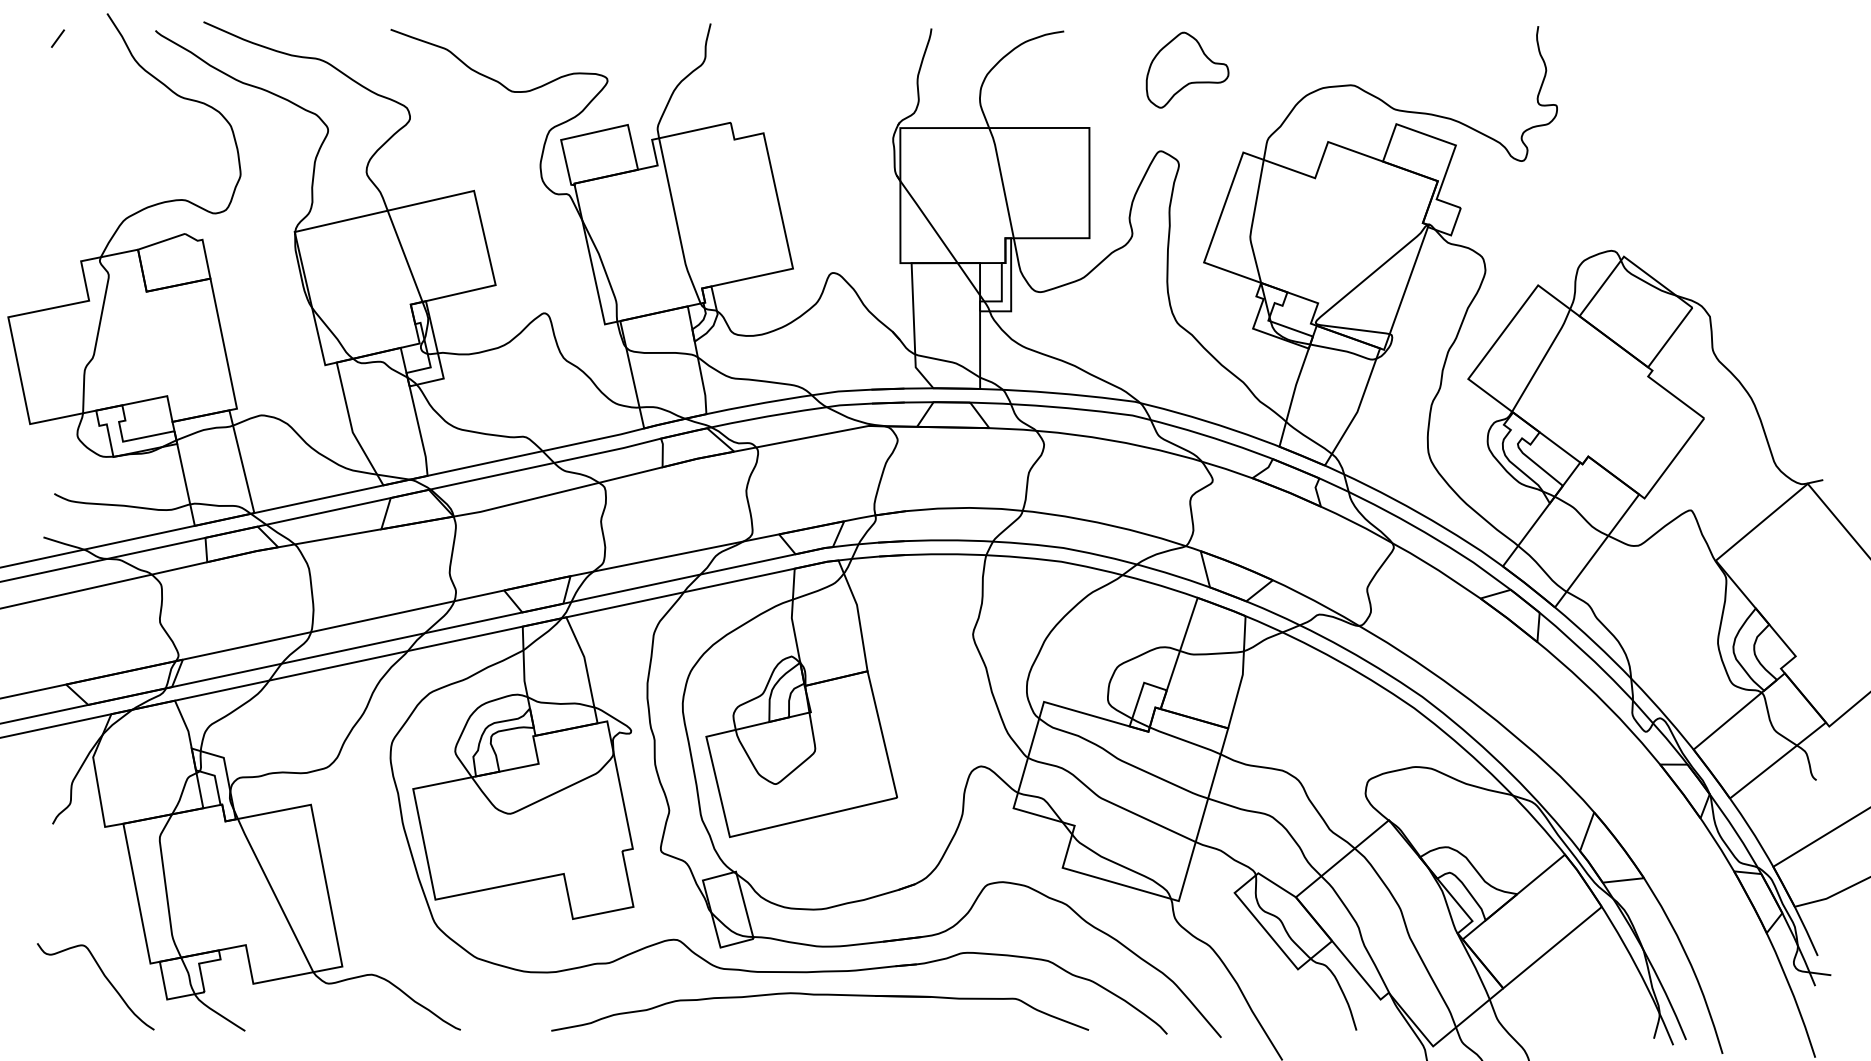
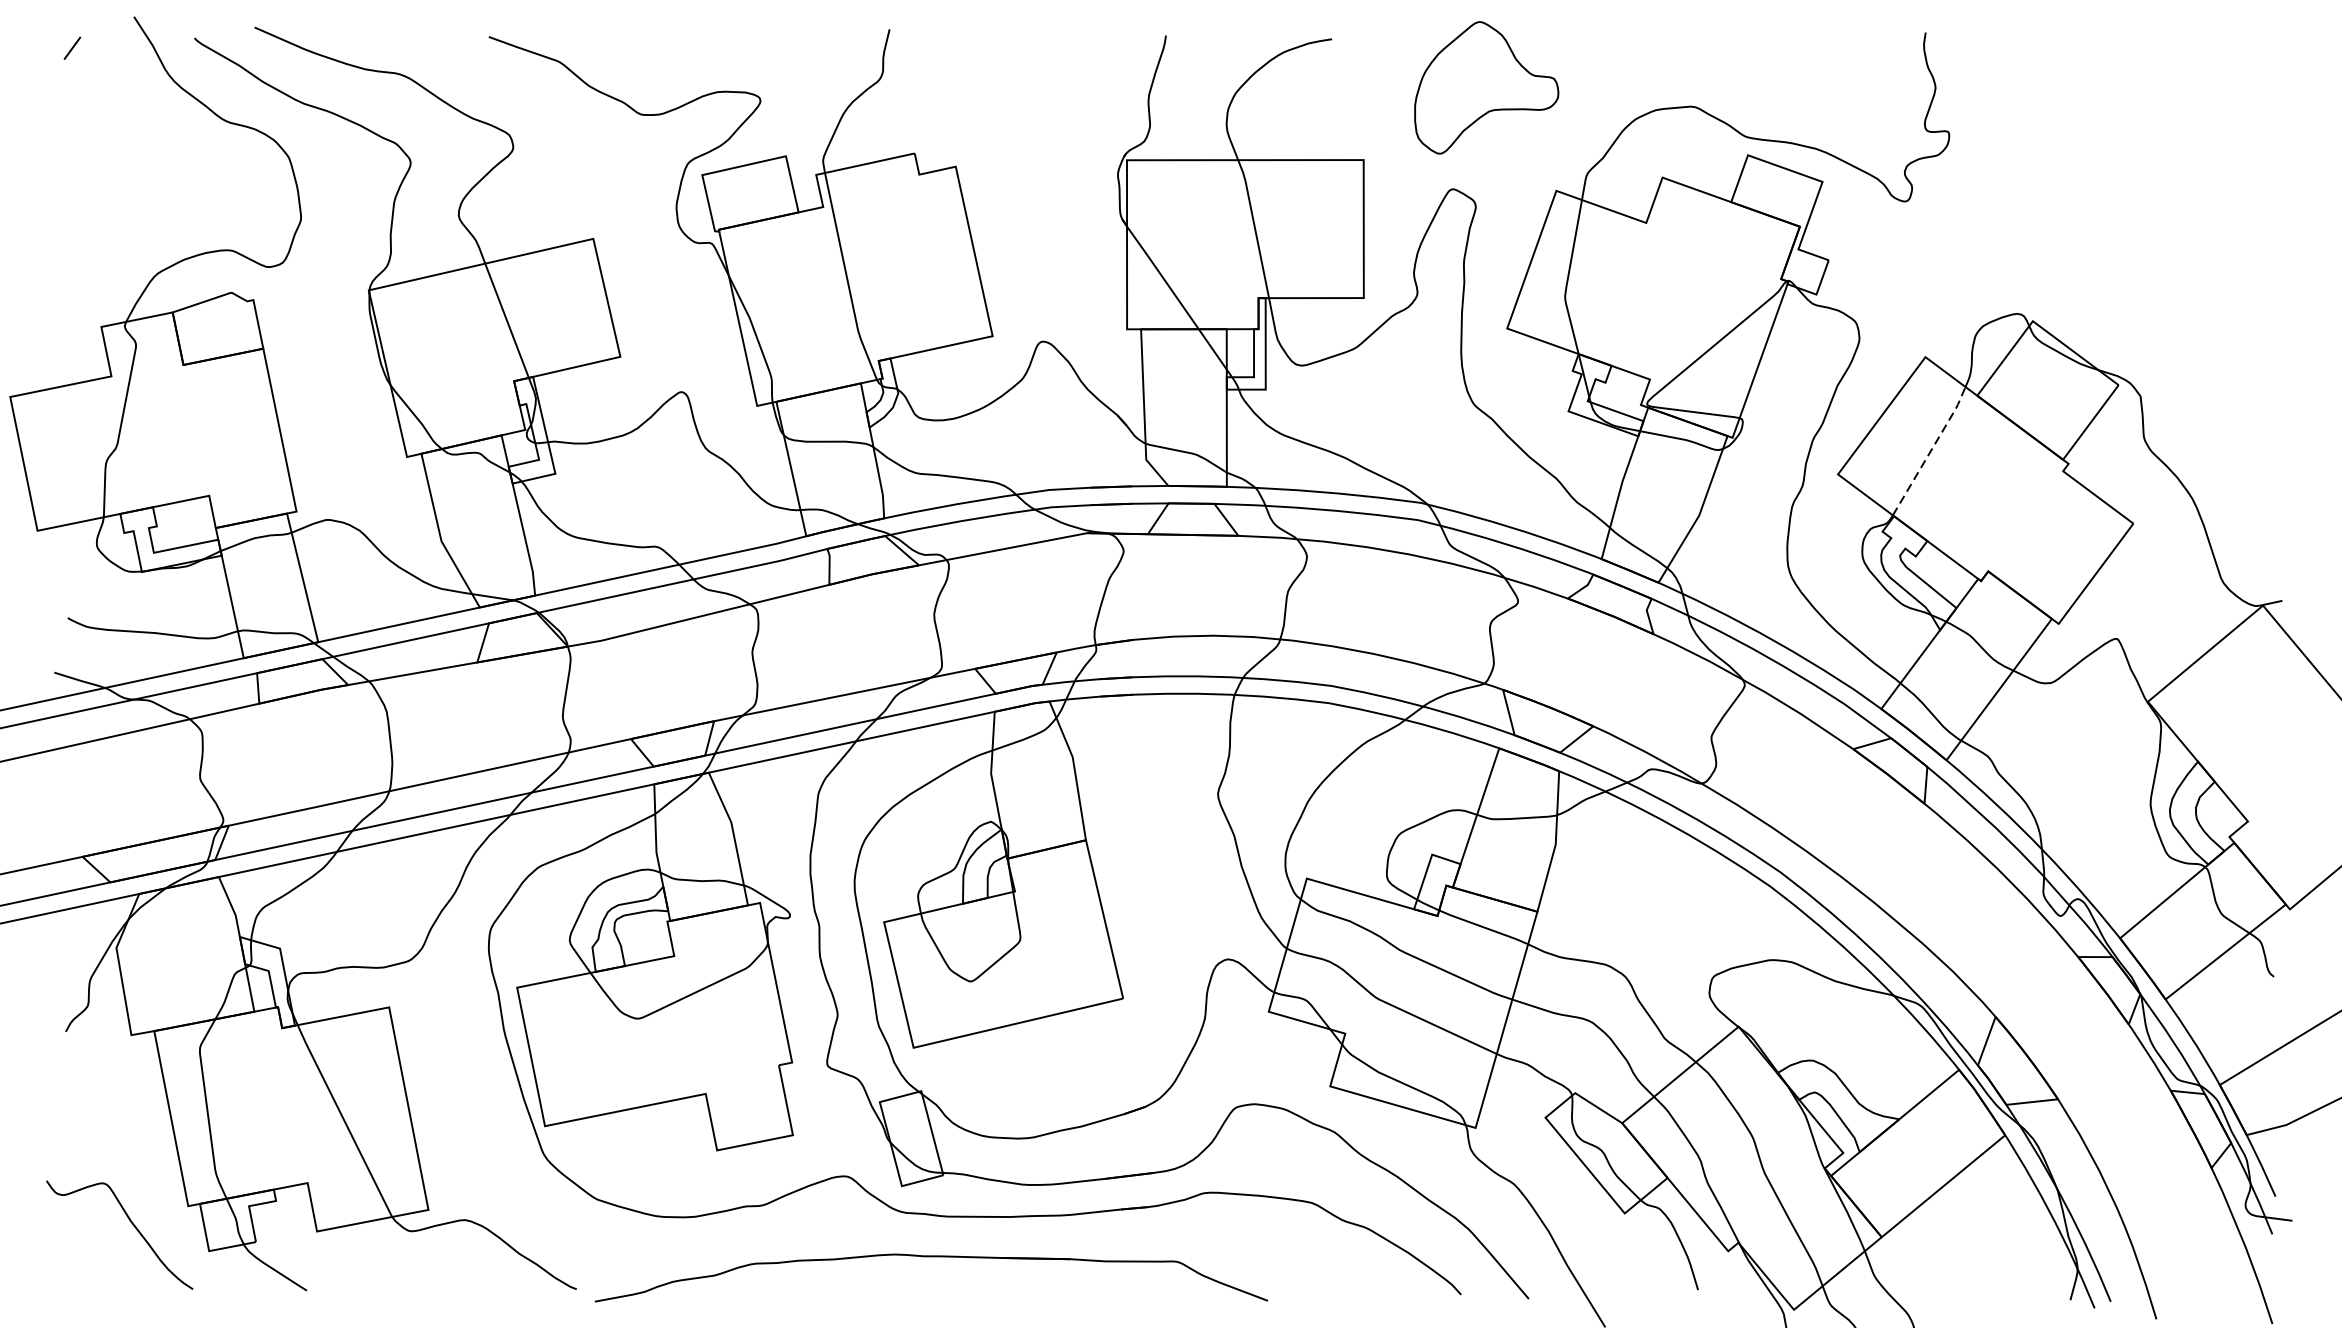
part: (1187, 69) -> (1486, 86), size x1.4
line: (1543, 359) -> (1932, 449), solid -> dashed
part: (820, 995) -> (931, 1257), moved

